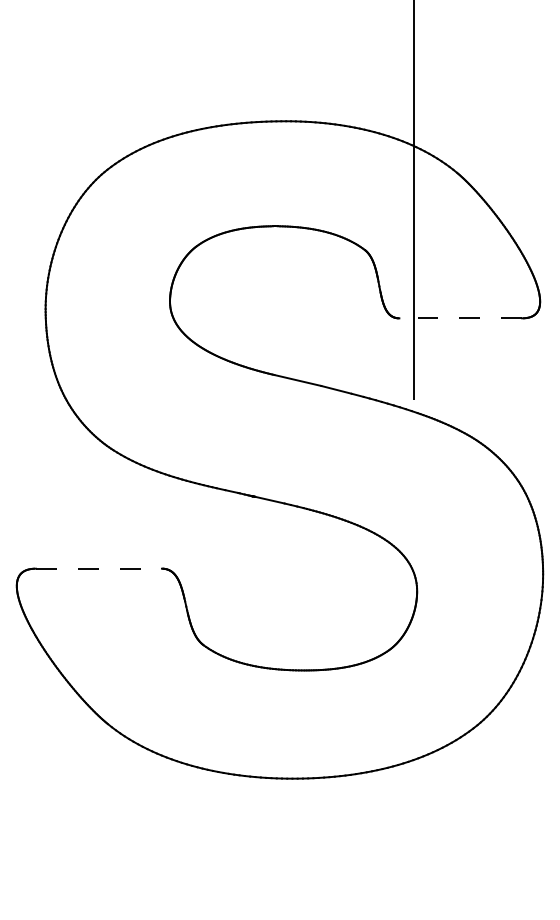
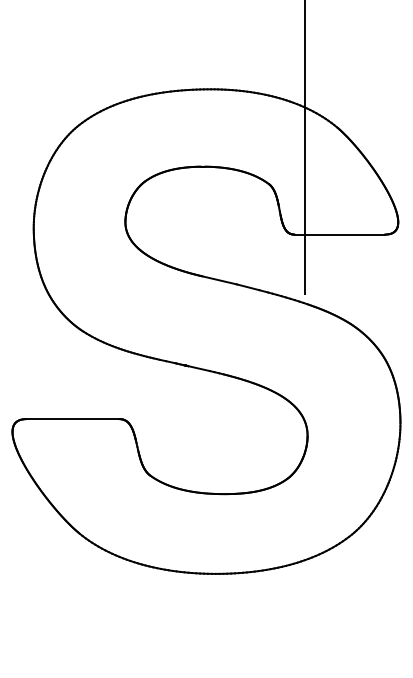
line: (460, 318) -> (339, 234), dashed -> solid
line: (98, 568) -> (72, 418), dashed -> solid

